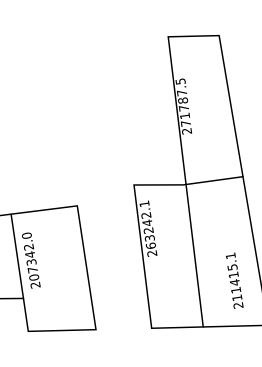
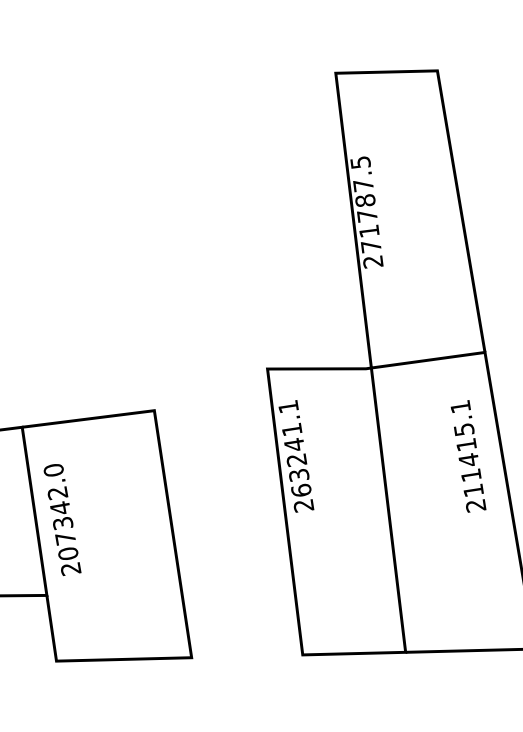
text: (146, 215) -> (292, 429), 263242.1 -> 263241.1
text: (234, 280) -> (468, 455), moved

